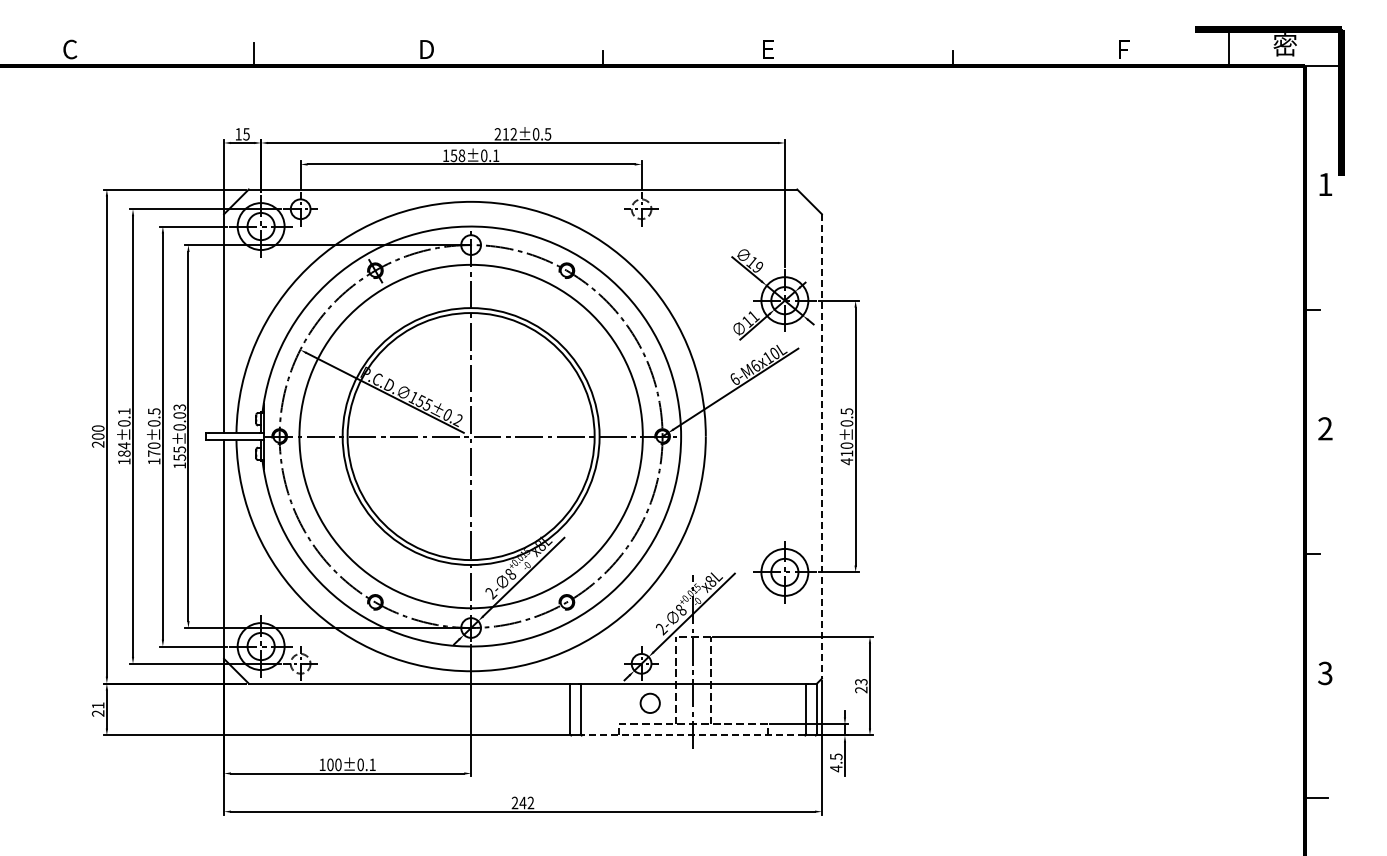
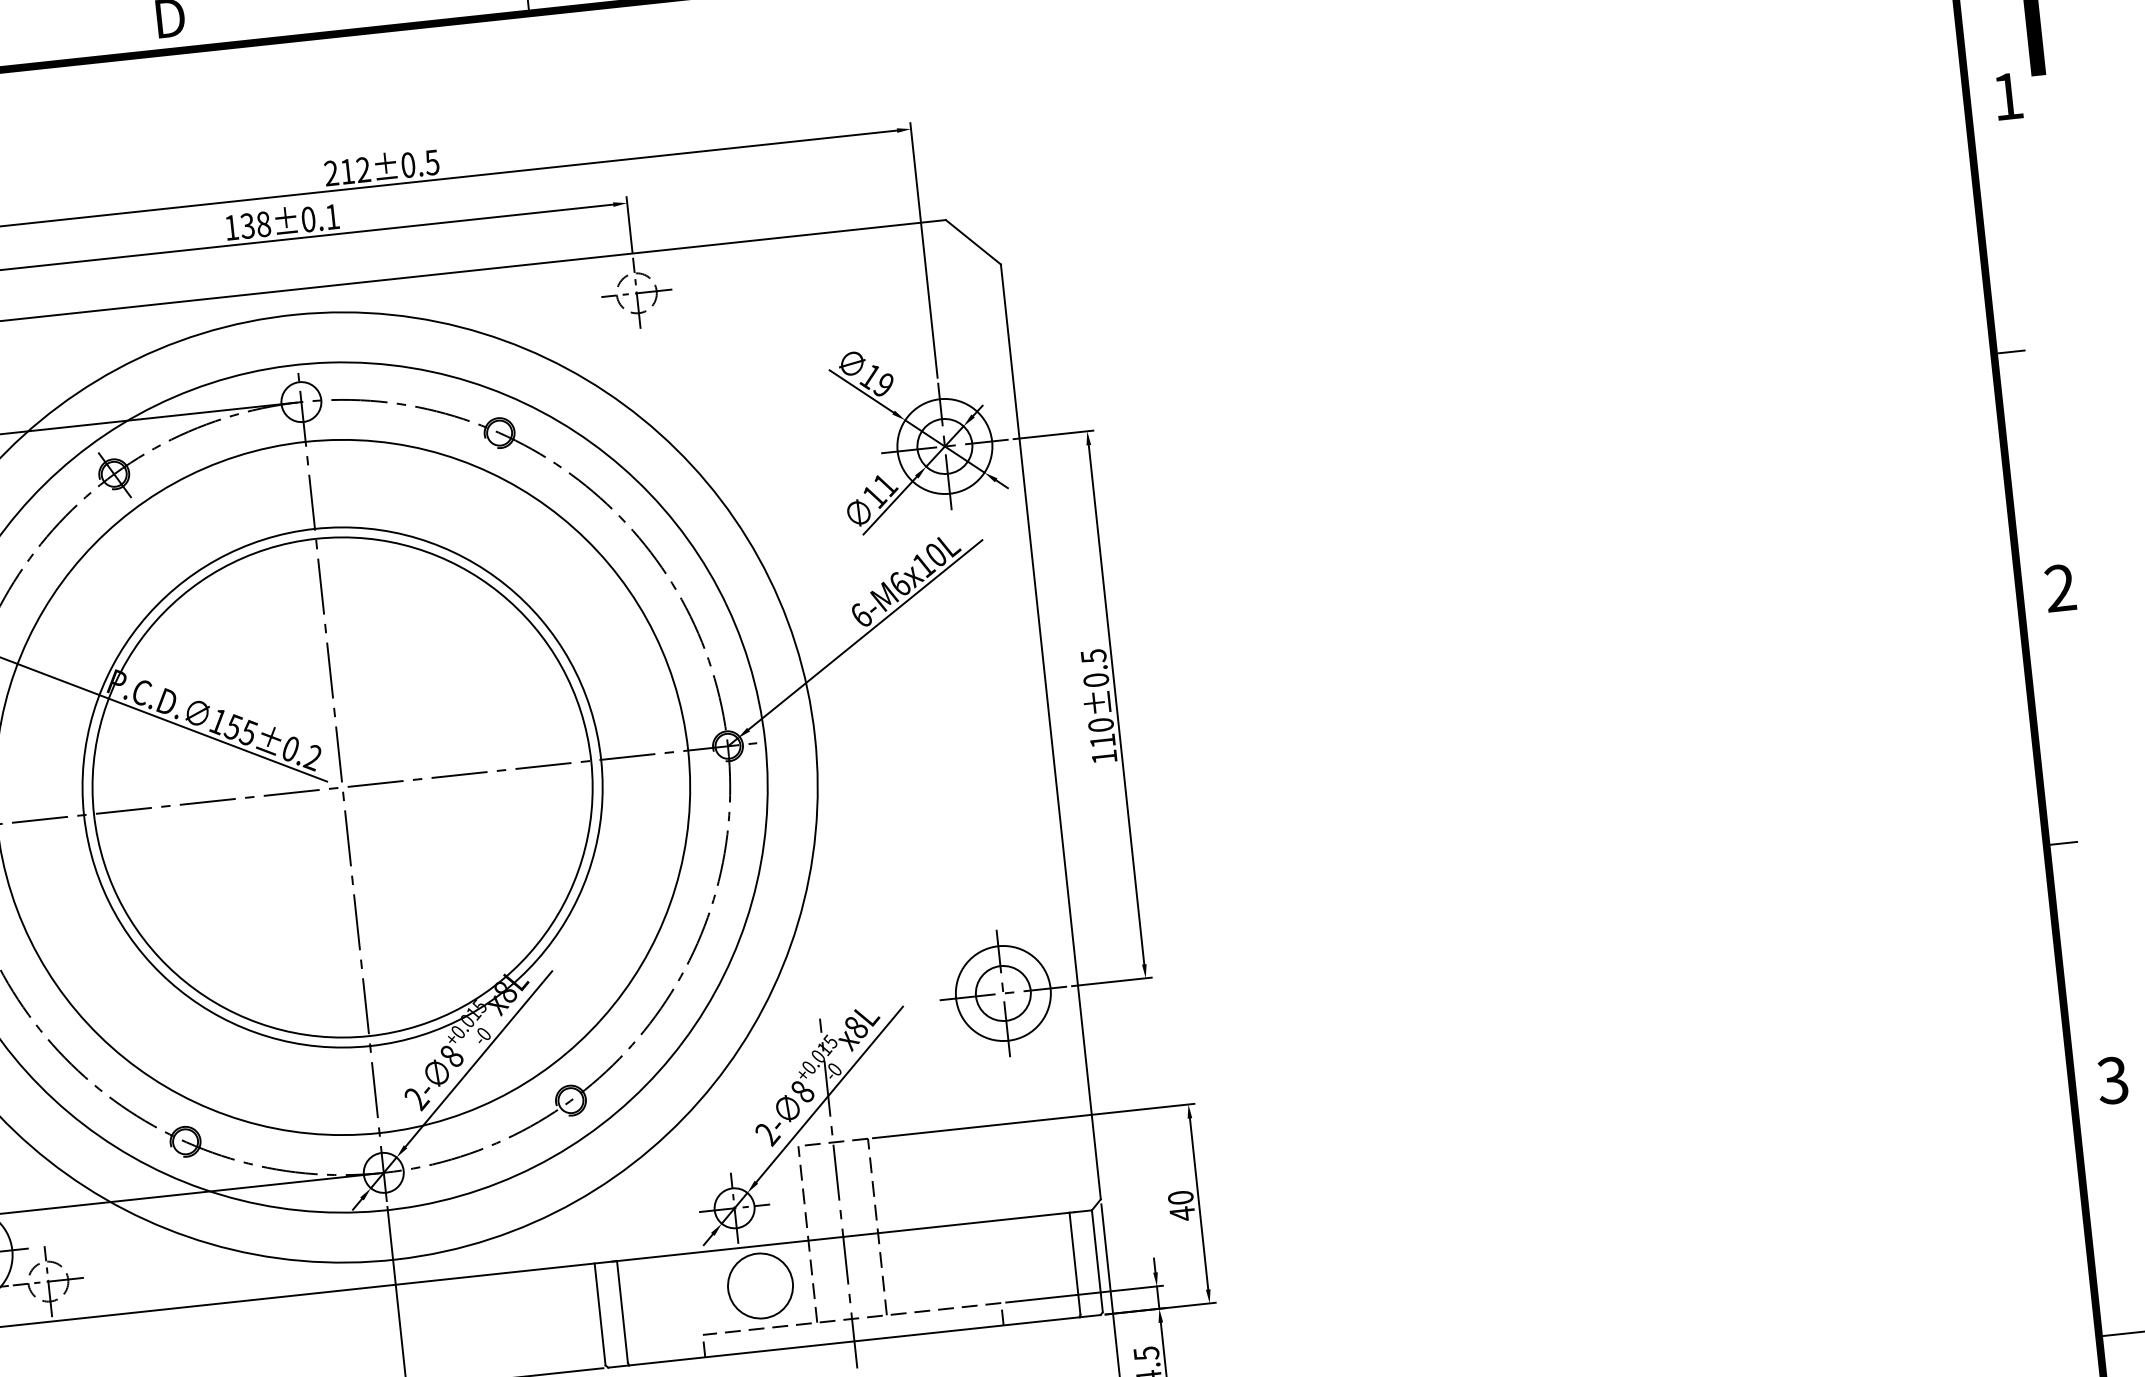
text: (454, 155) -> (248, 225), 158±0.1 -> 138±0.1
line: (821, 446) -> (1049, 732), dashed -> solid
text: (846, 461) -> (1103, 756), 410±0.5 -> 110±0.5
text: (861, 685) -> (1181, 1204), 23 -> 40
circle: (650, 703) -> (761, 1286), size x1.67
line: (693, 735) -> (854, 1341), dashed -> solid

